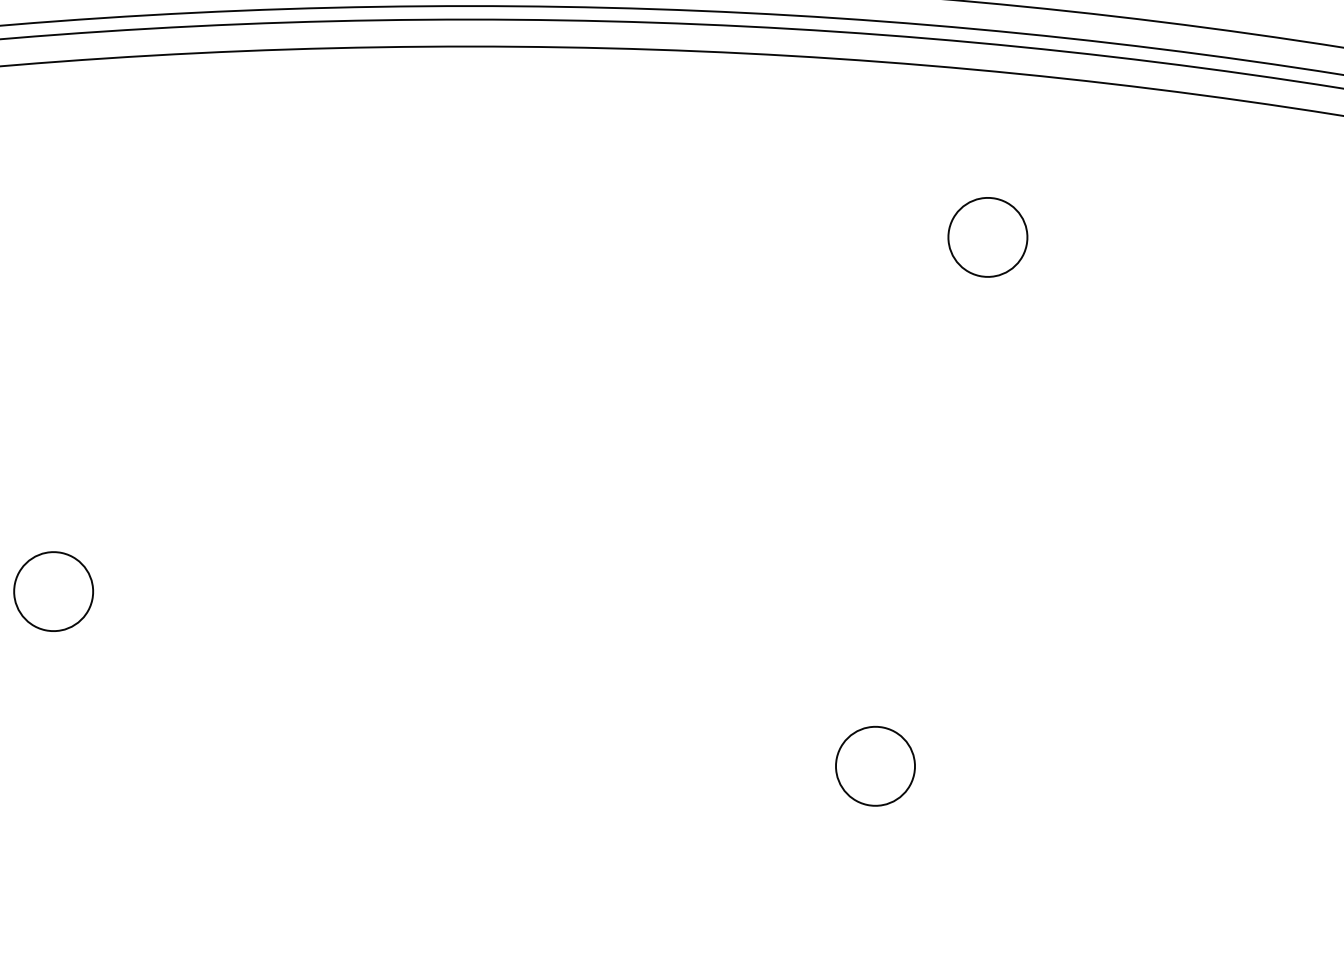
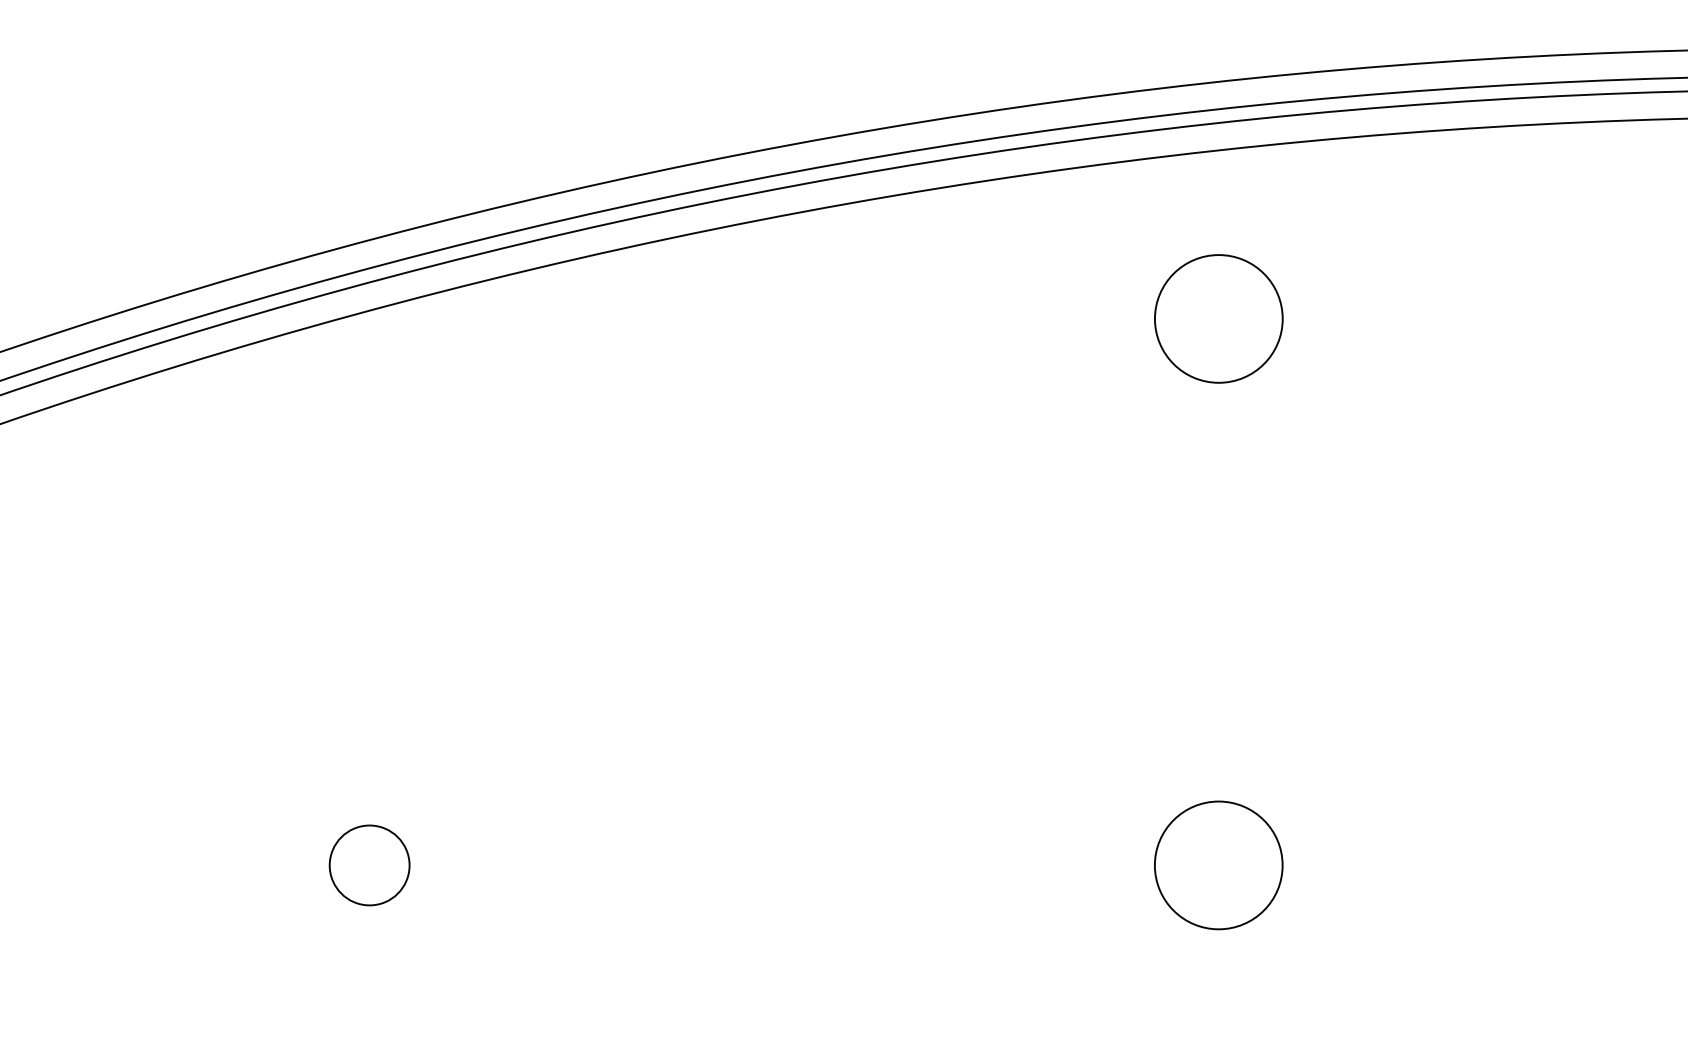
circle: (987, 236) -> (1218, 318), size x1.6
circle: (875, 766) -> (1218, 865), size x1.6

